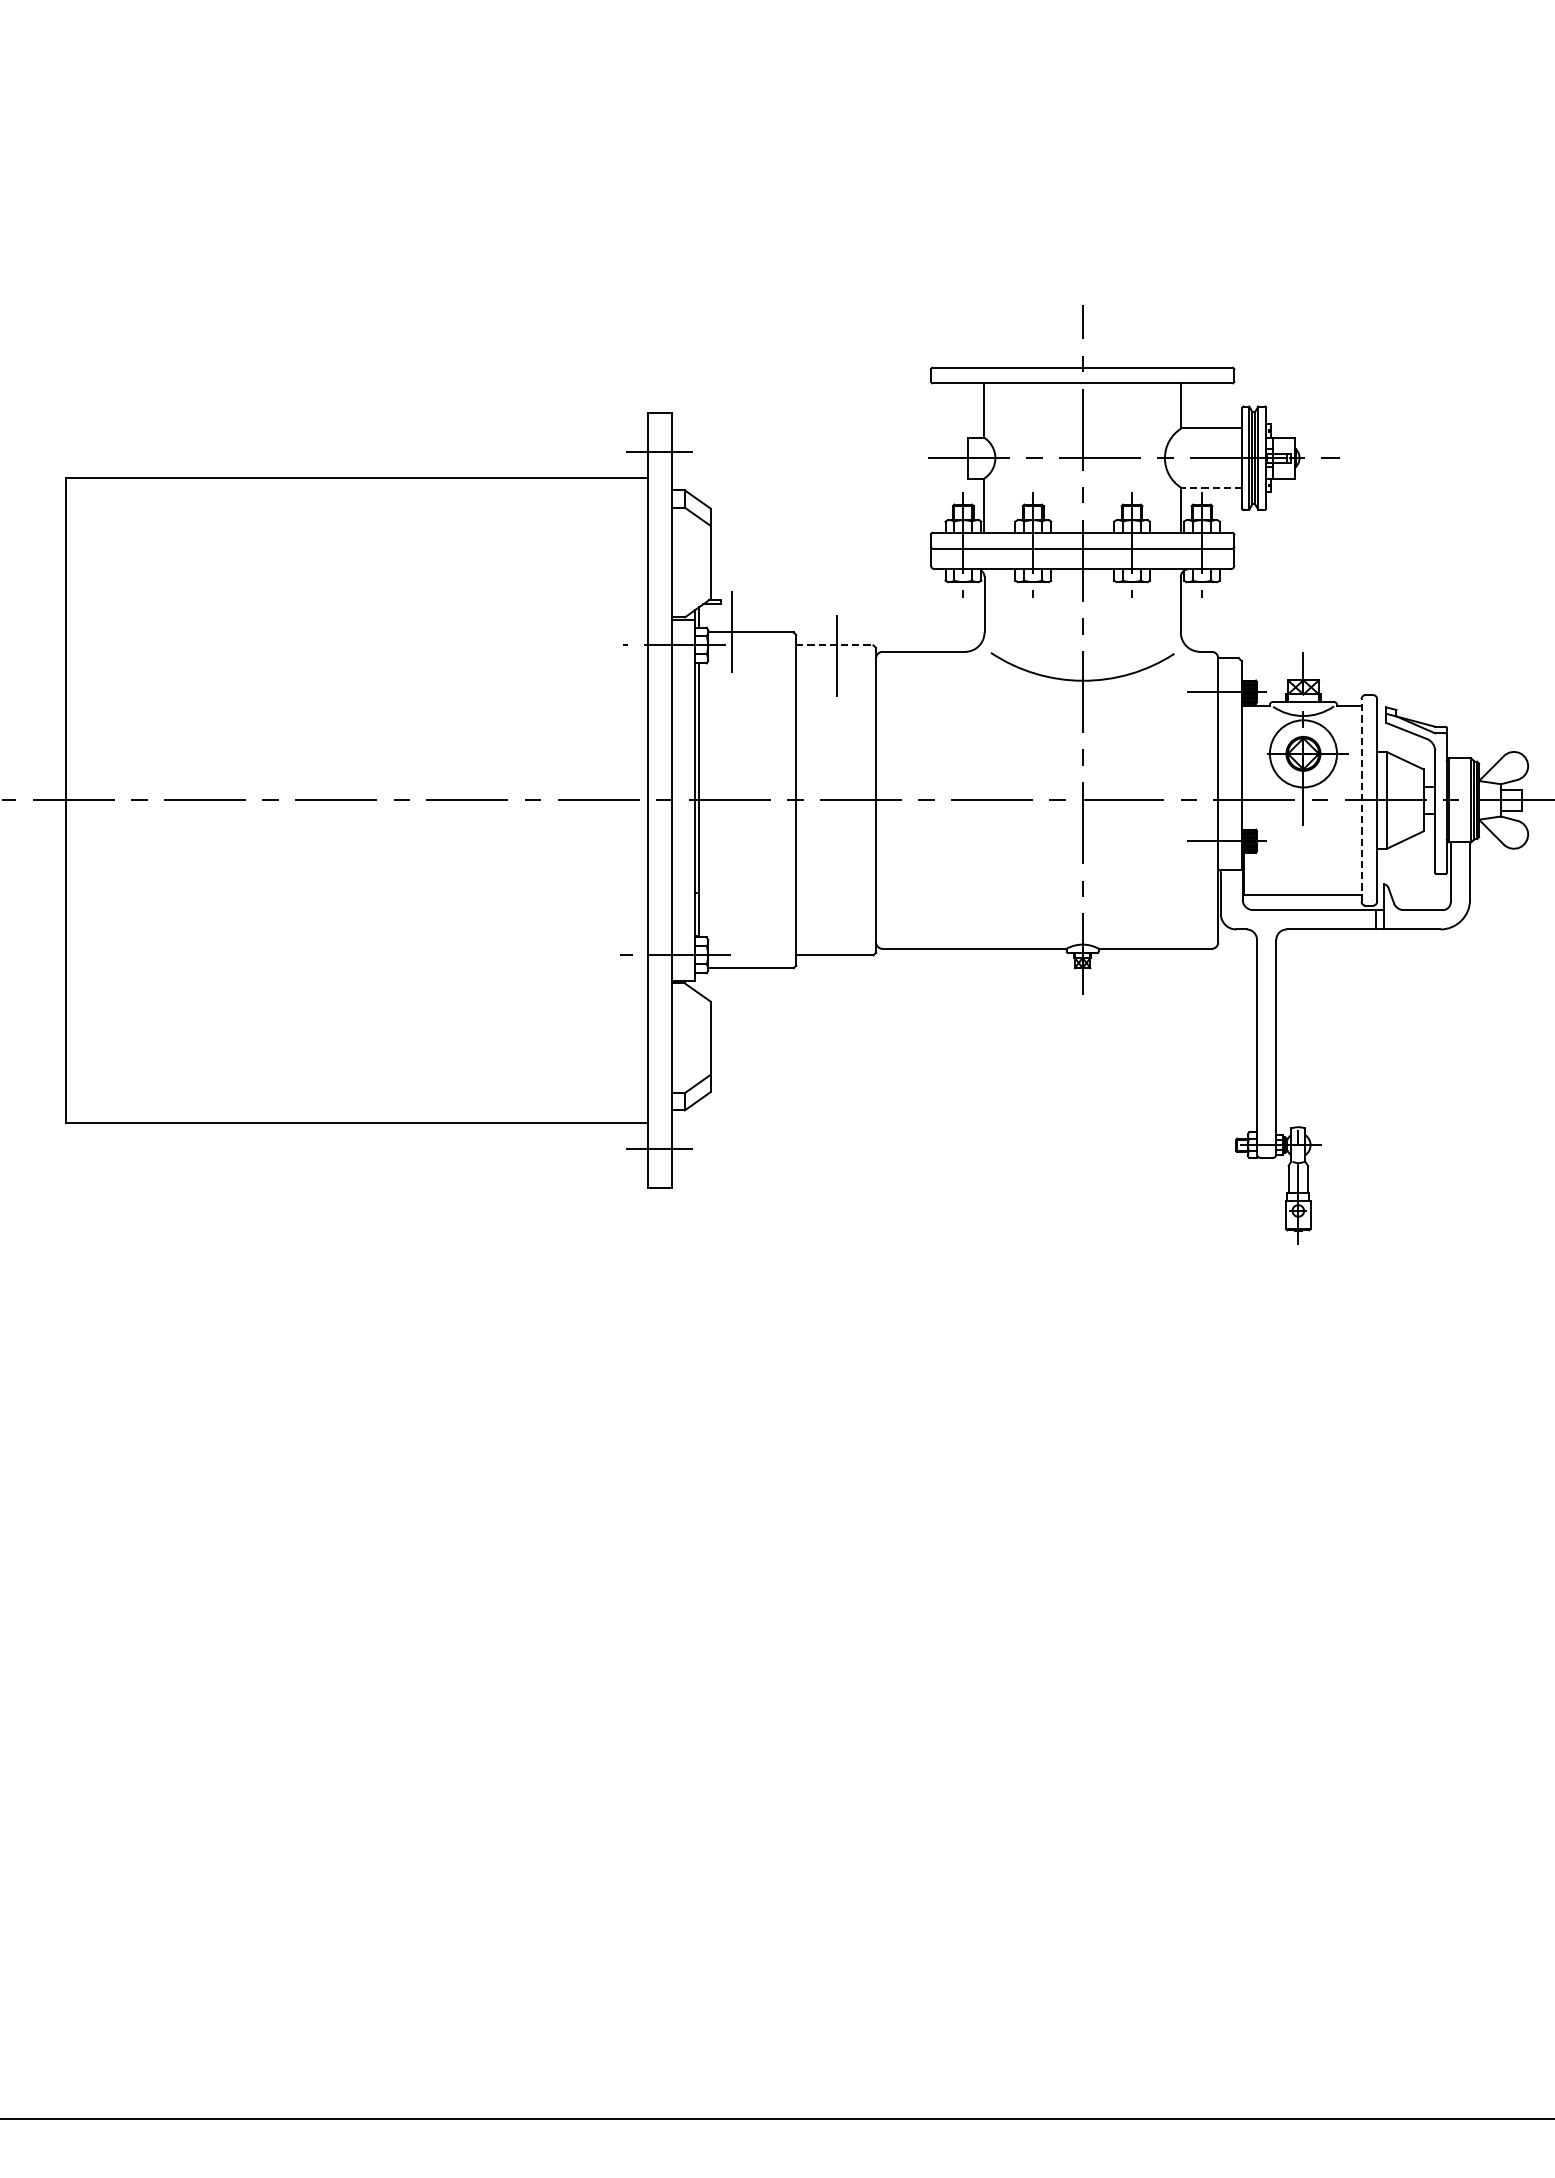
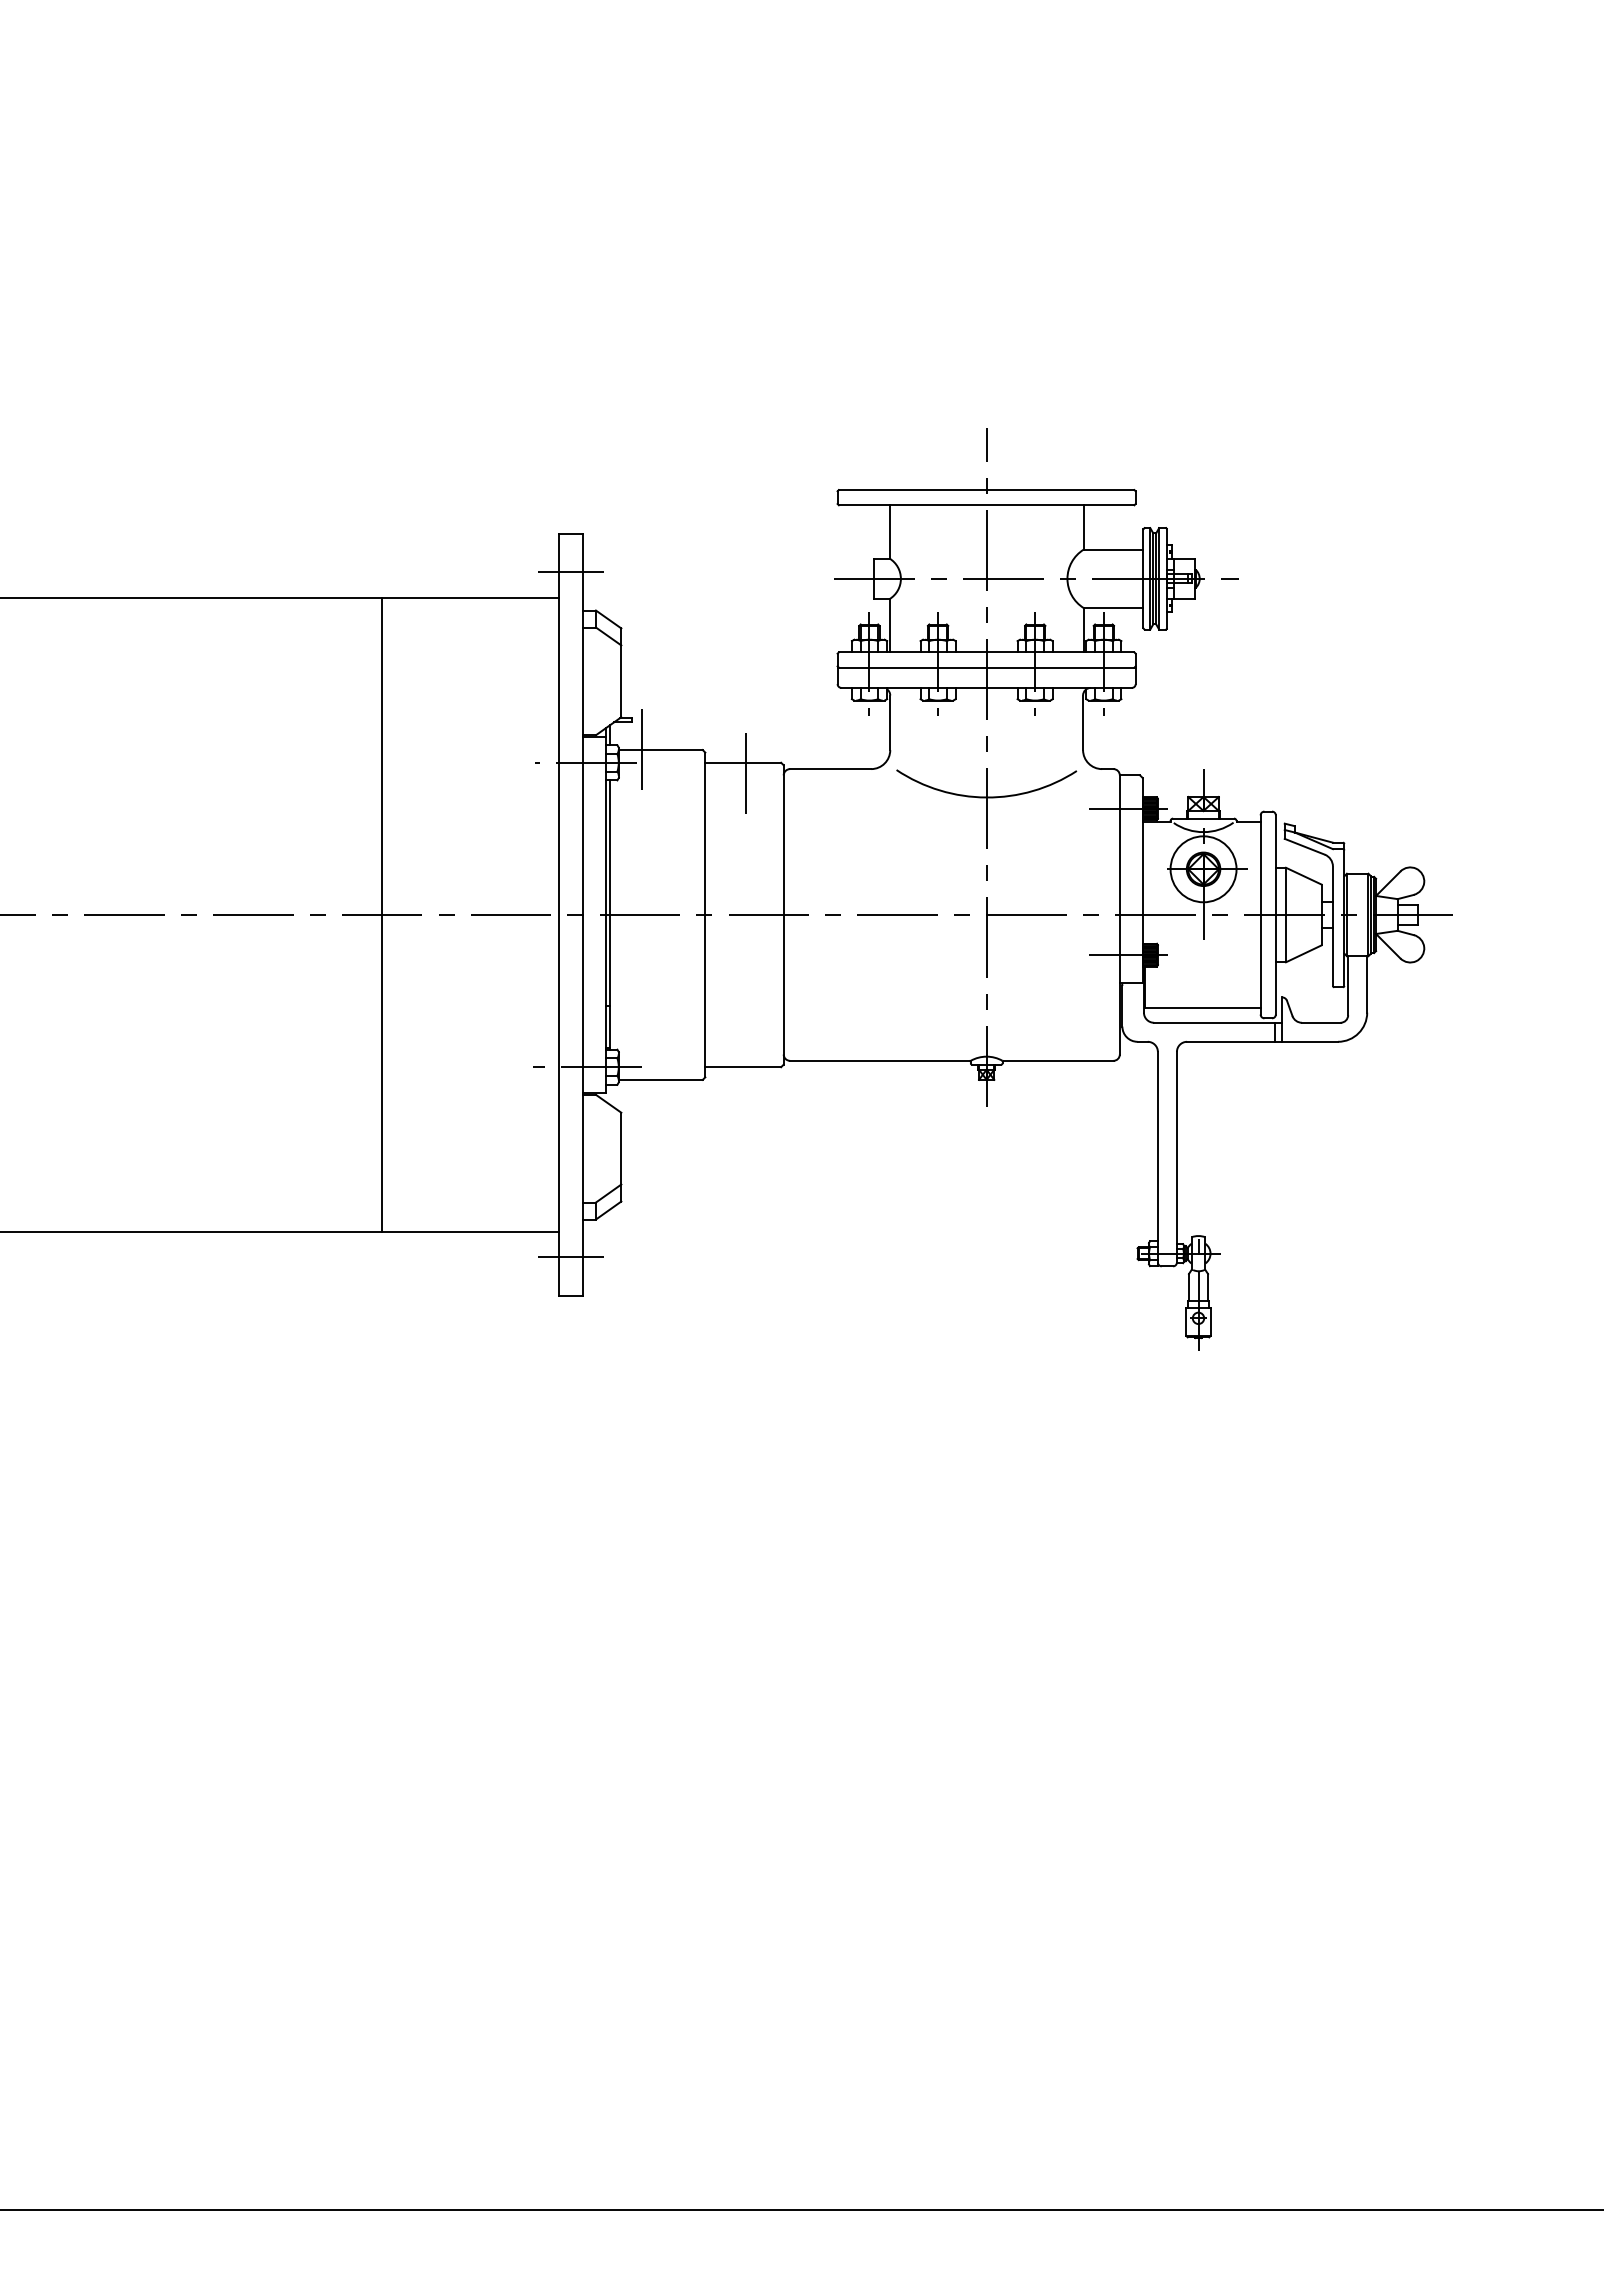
line: (1211, 488) -> (1113, 608), dashed -> solid
line: (835, 645) -> (743, 762), dashed -> solid
line: (466, 799) -> (381, 914), added
line: (1361, 799) -> (1260, 914), dashed -> solid

